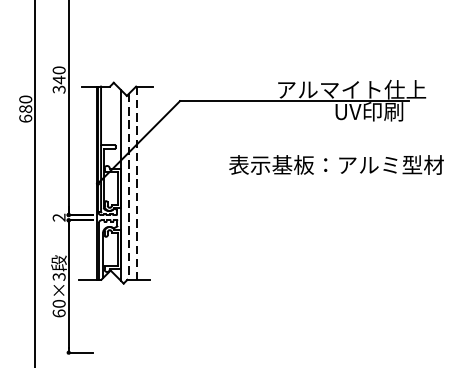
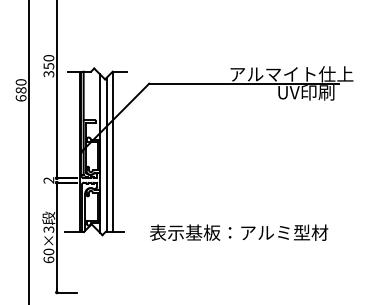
text: (58, 79) -> (48, 65), 340 -> 350
text: (337, 164) -> (239, 232), moved
line: (137, 184) -> (113, 152), dashed -> solid
line: (128, 187) -> (106, 155), dashed -> solid

